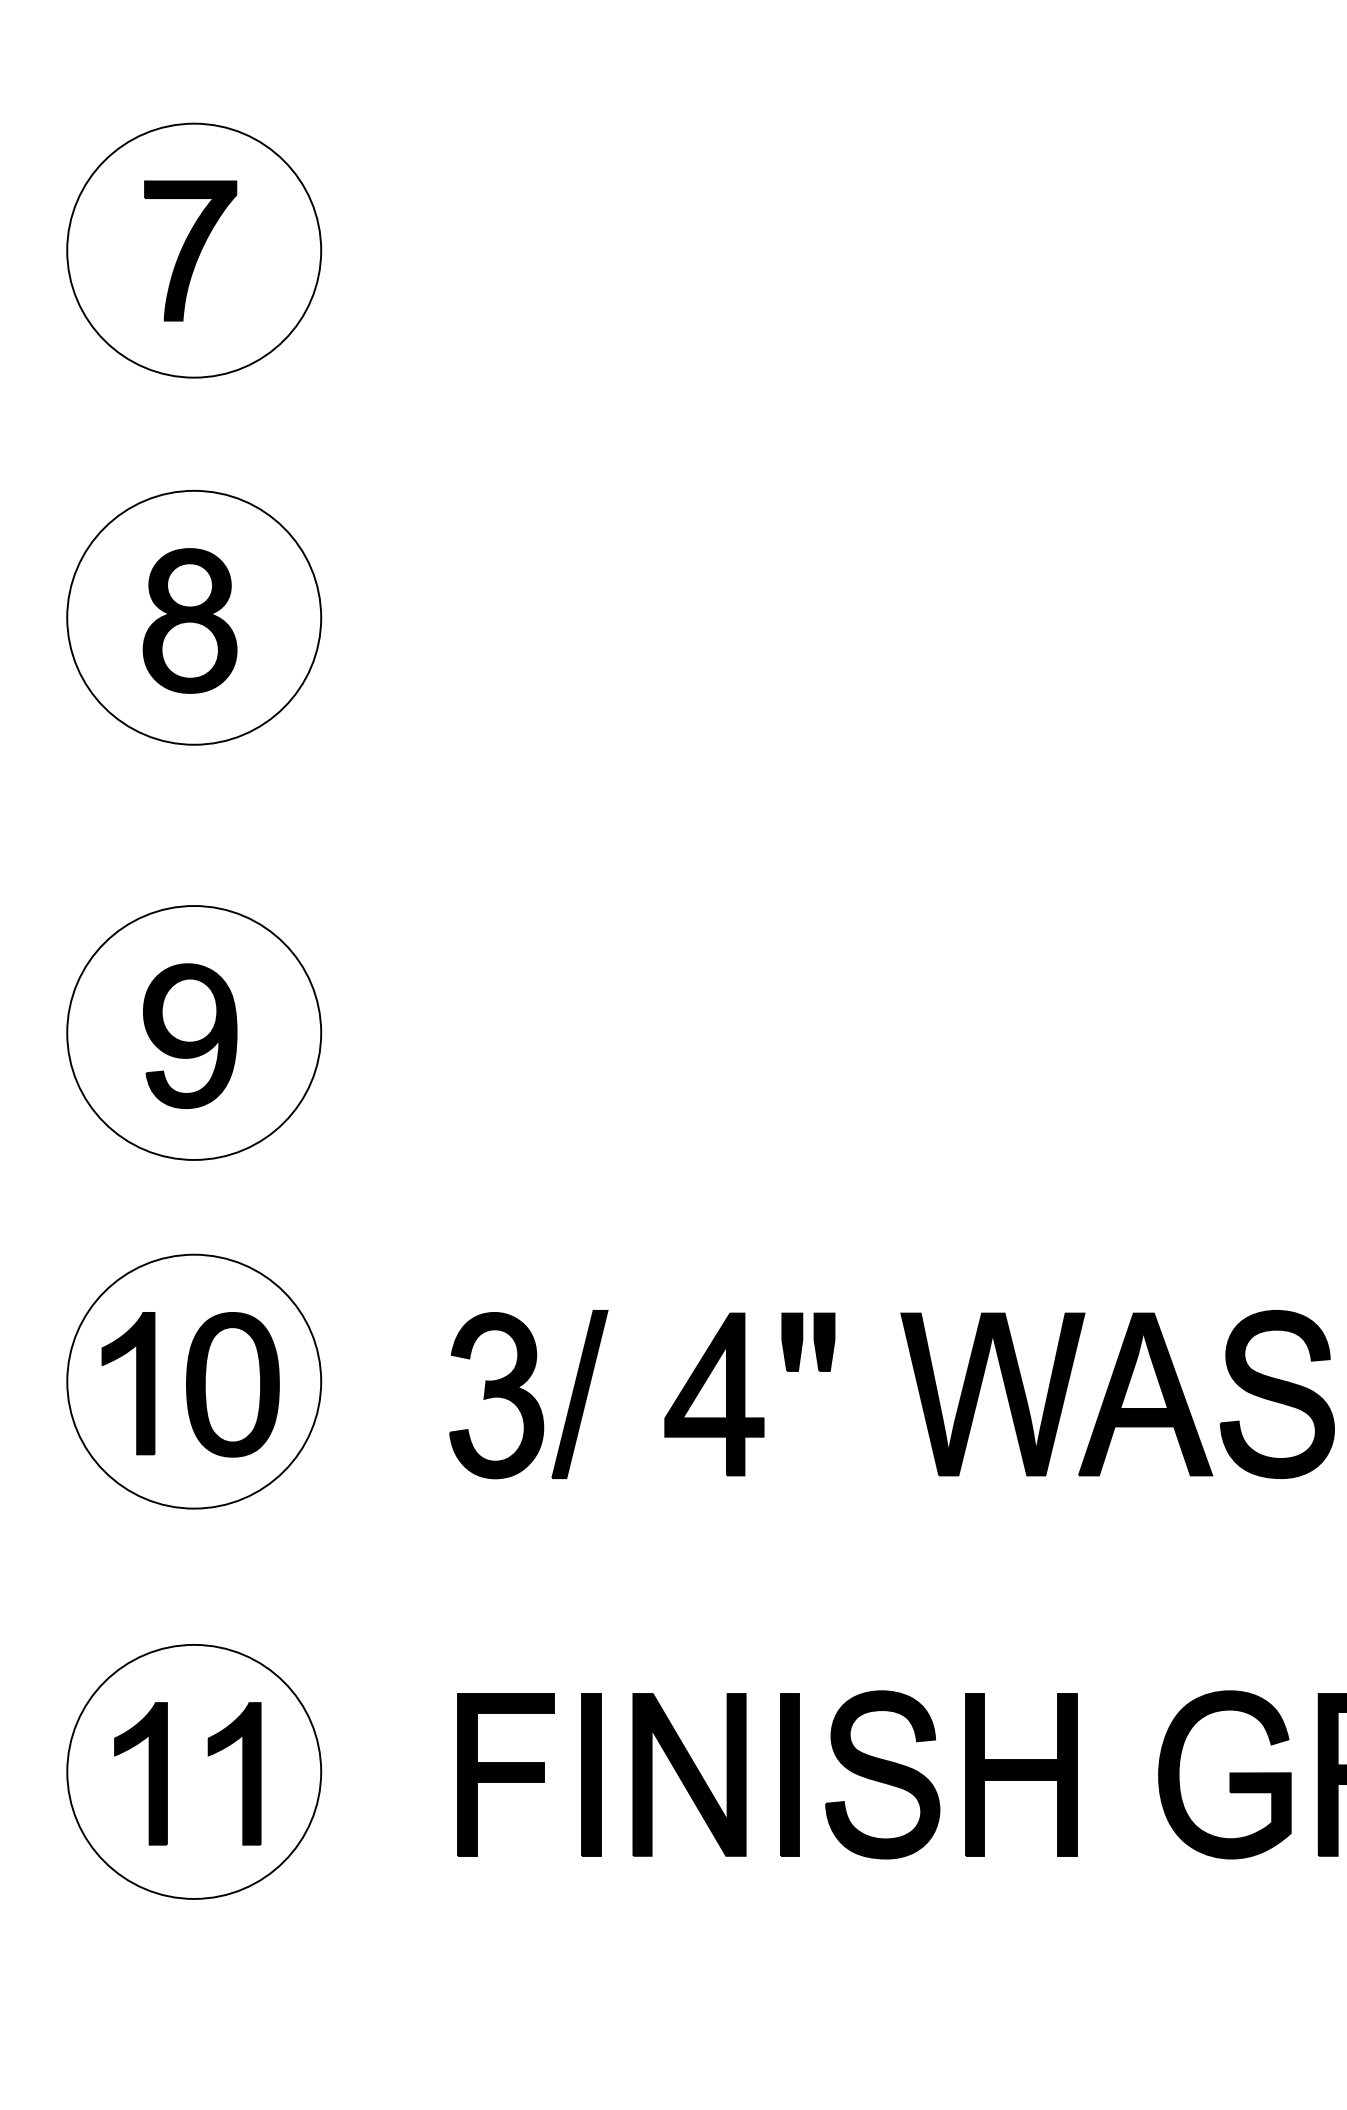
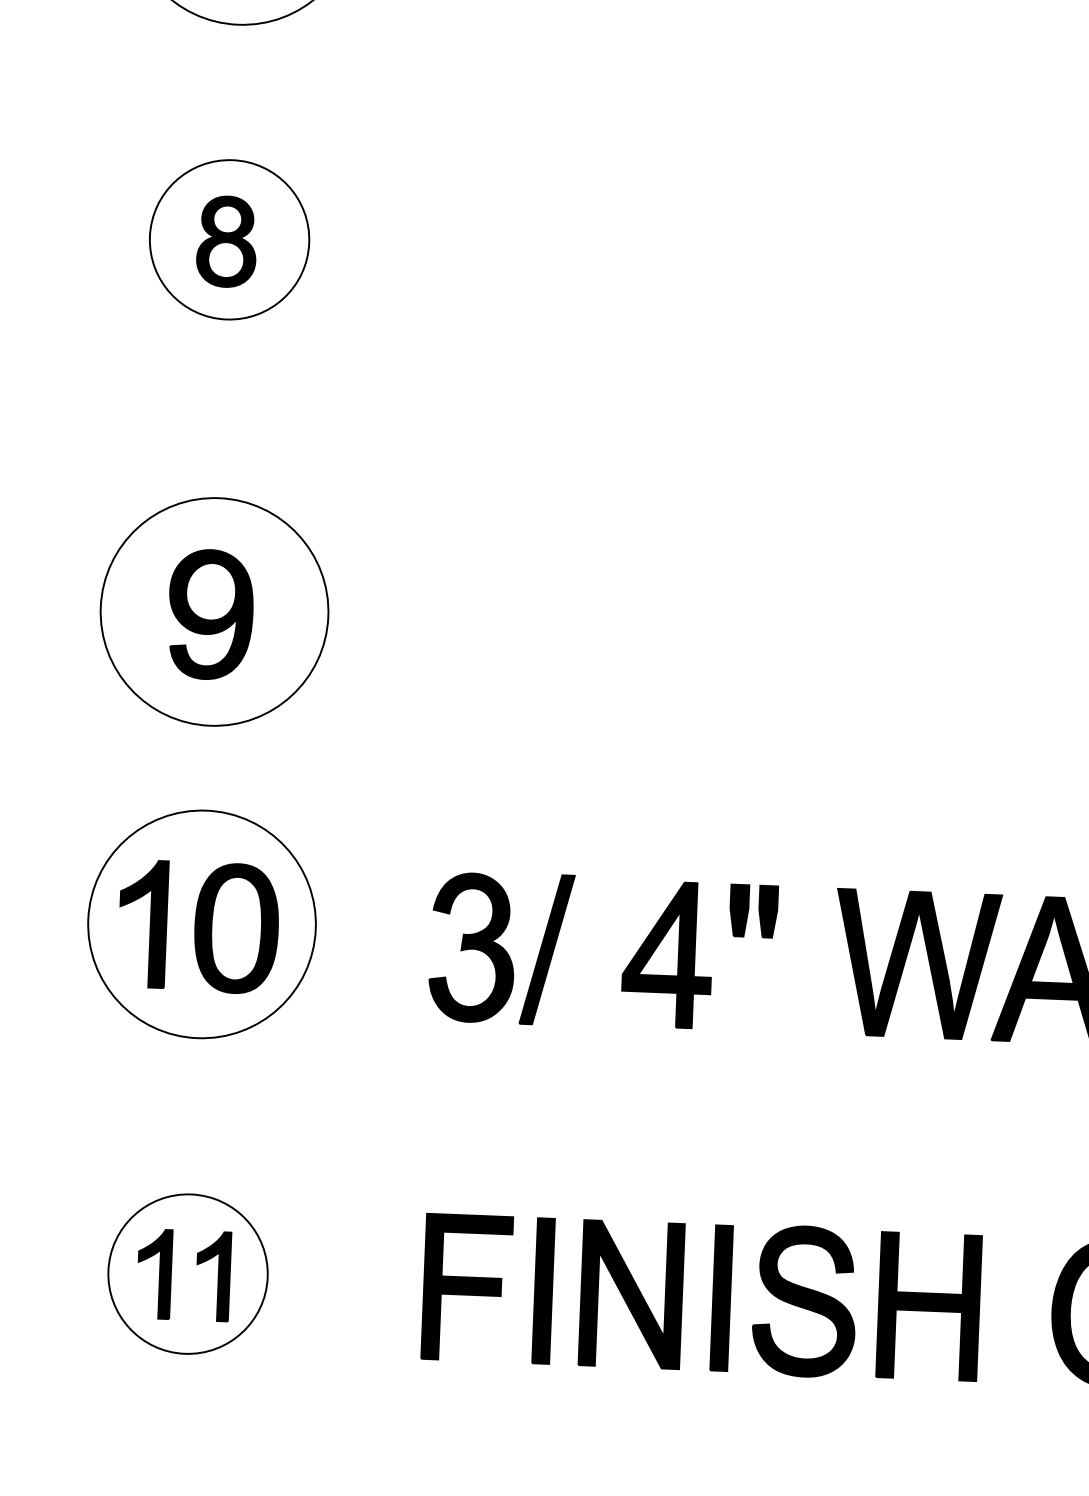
part: (194, 617) -> (229, 239), size x0.7
part: (194, 1771) -> (188, 1273), size x0.7

